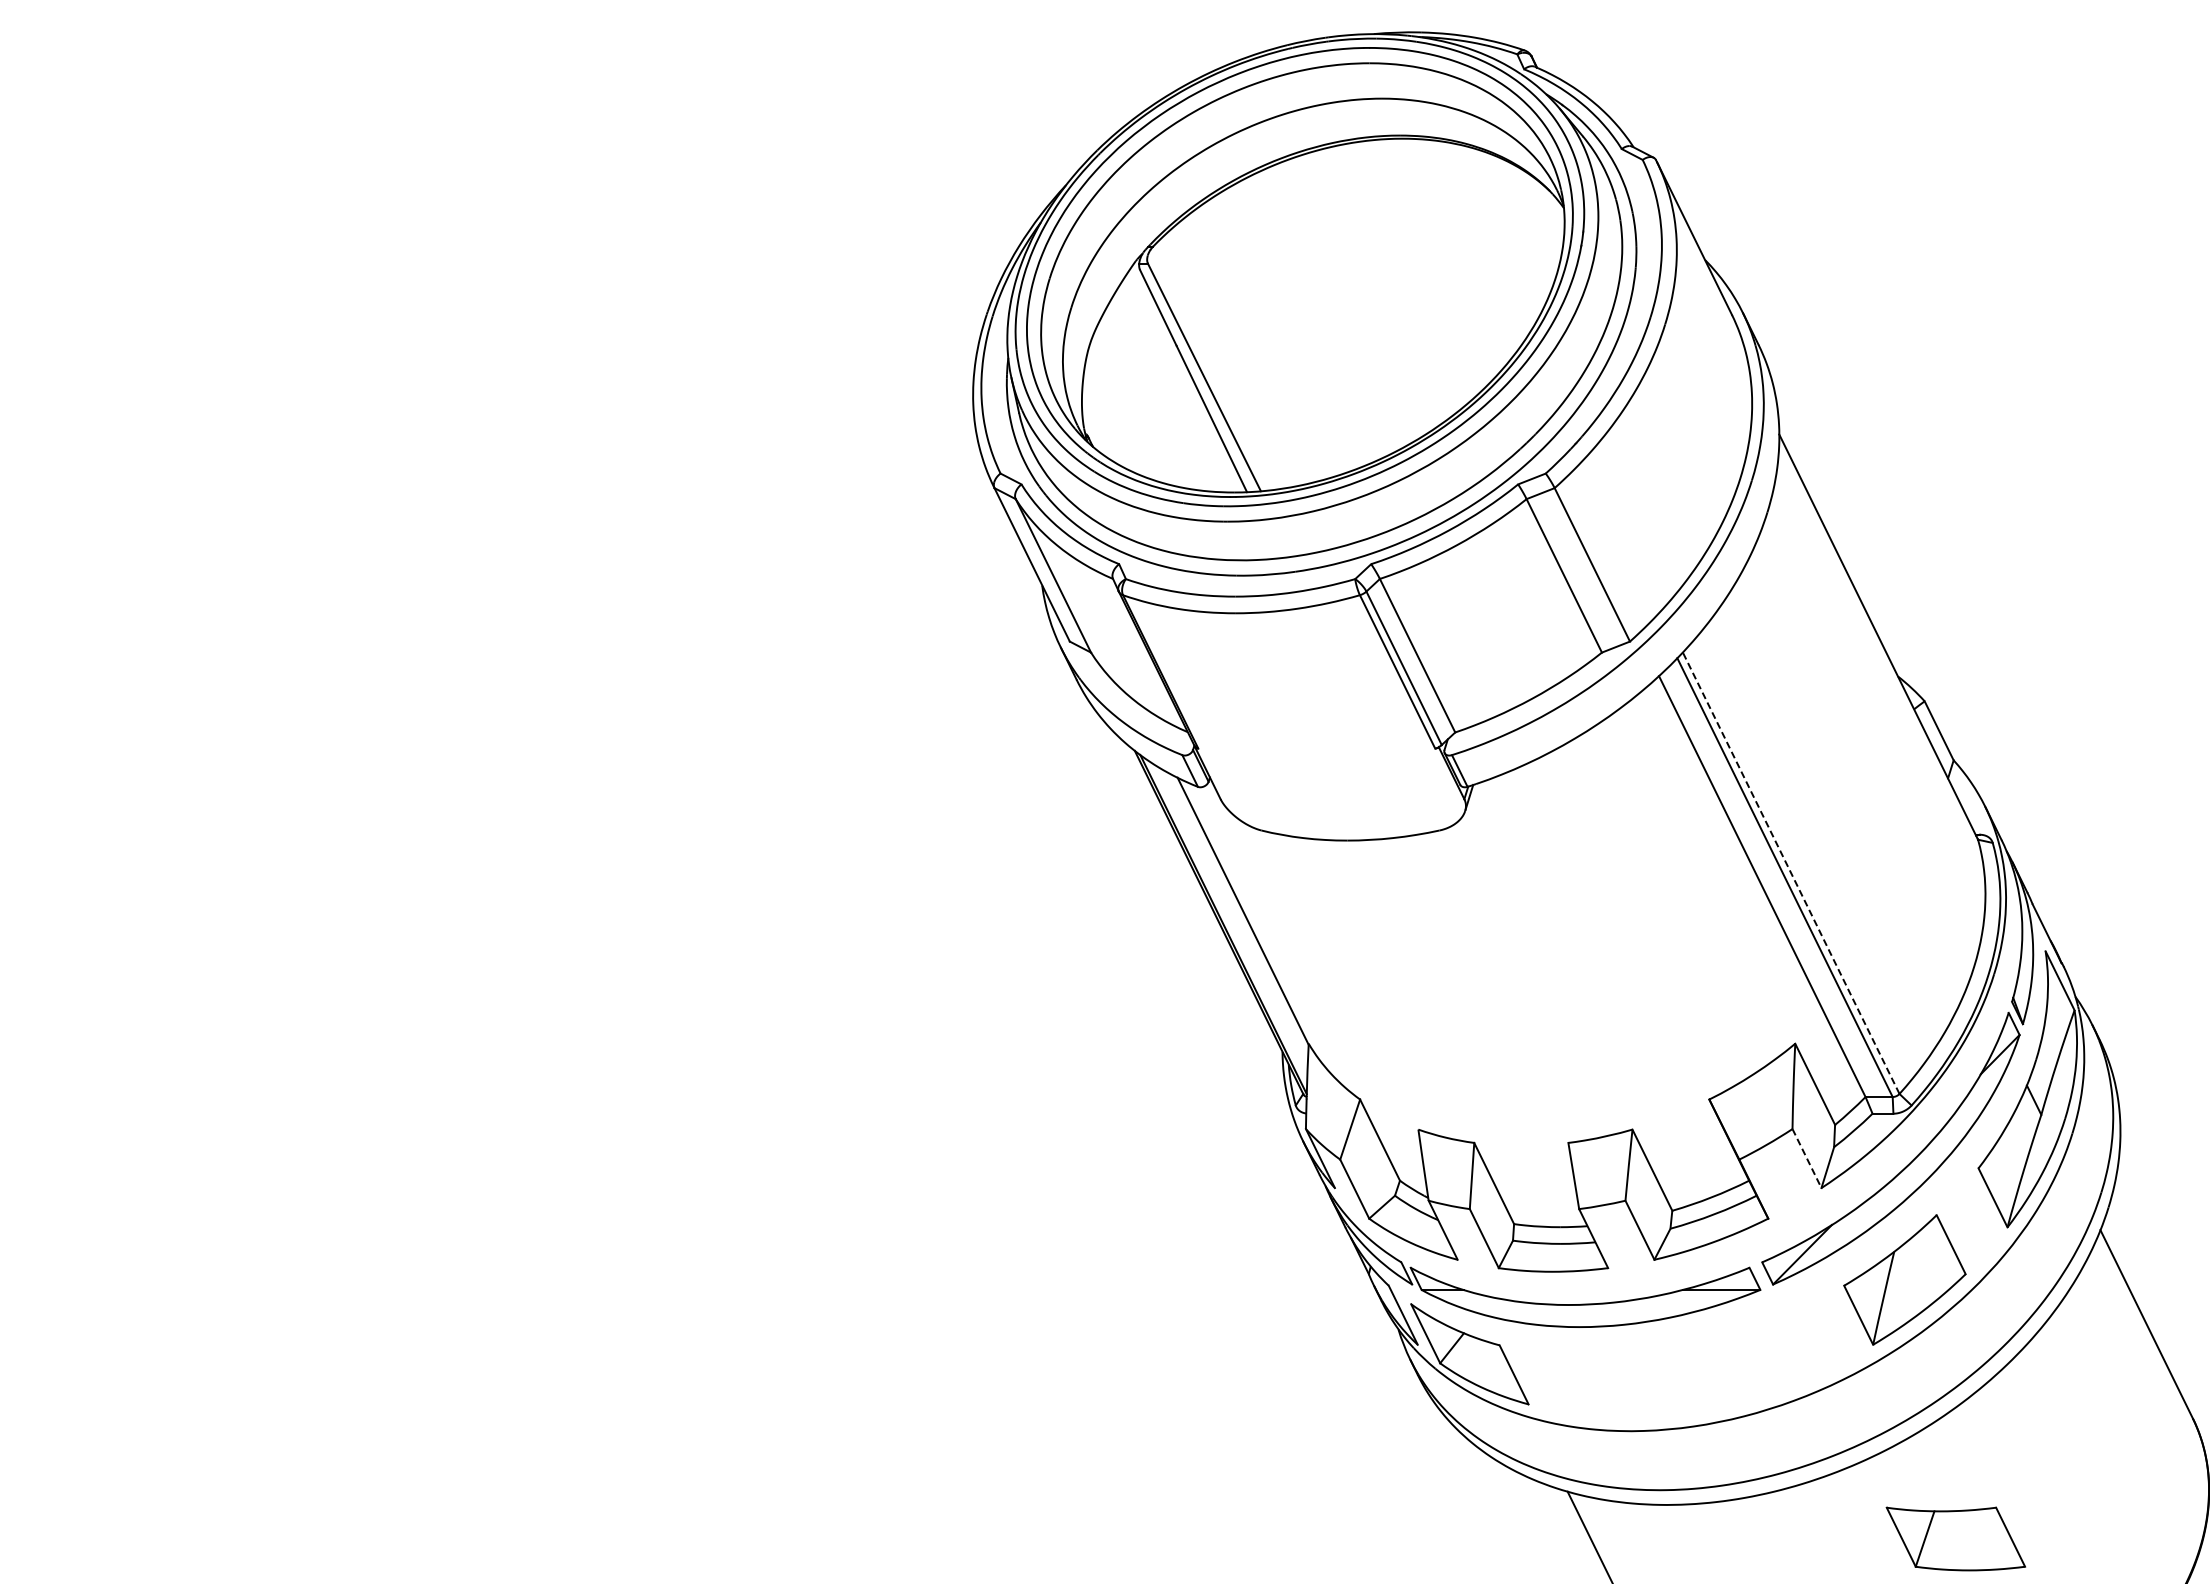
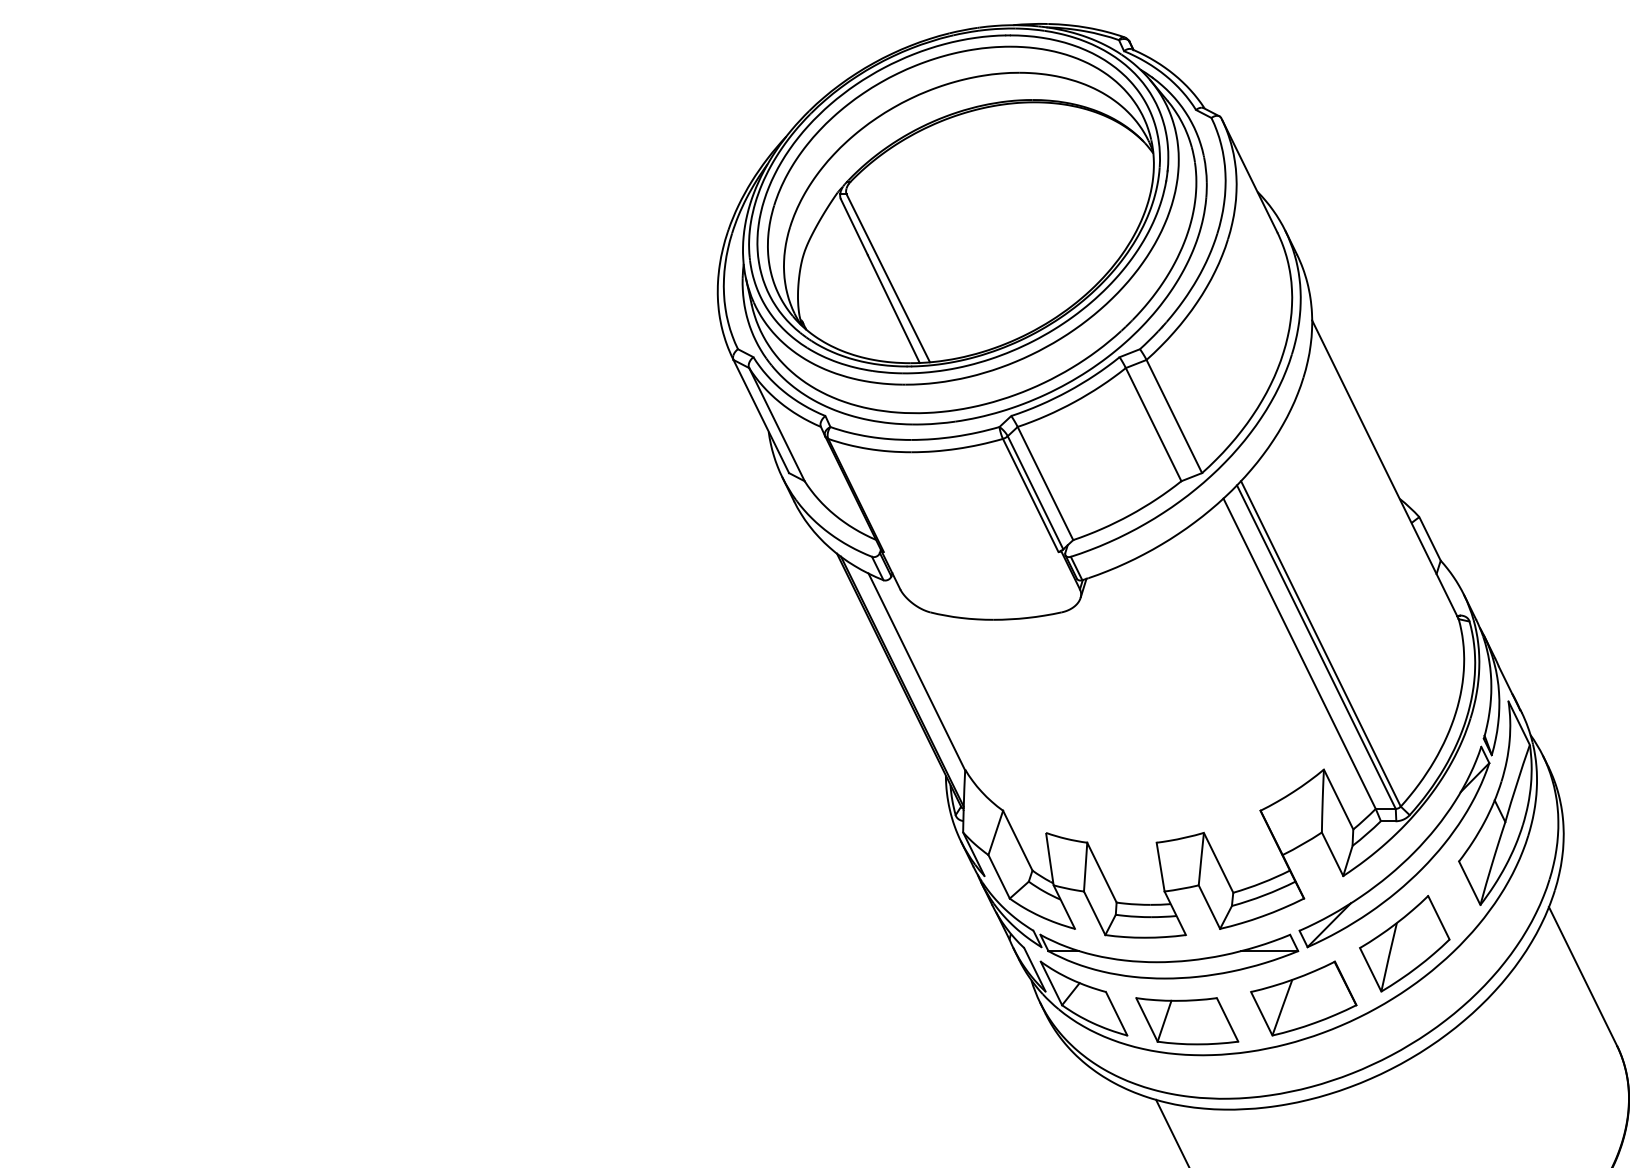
line: (1791, 873) -> (1321, 644), dashed -> solid
line: (1806, 1158) -> (1332, 854), dashed -> solid
part: (1767, 1354) -> (1303, 998), added
part: (1955, 1538) -> (1186, 1020), moved

